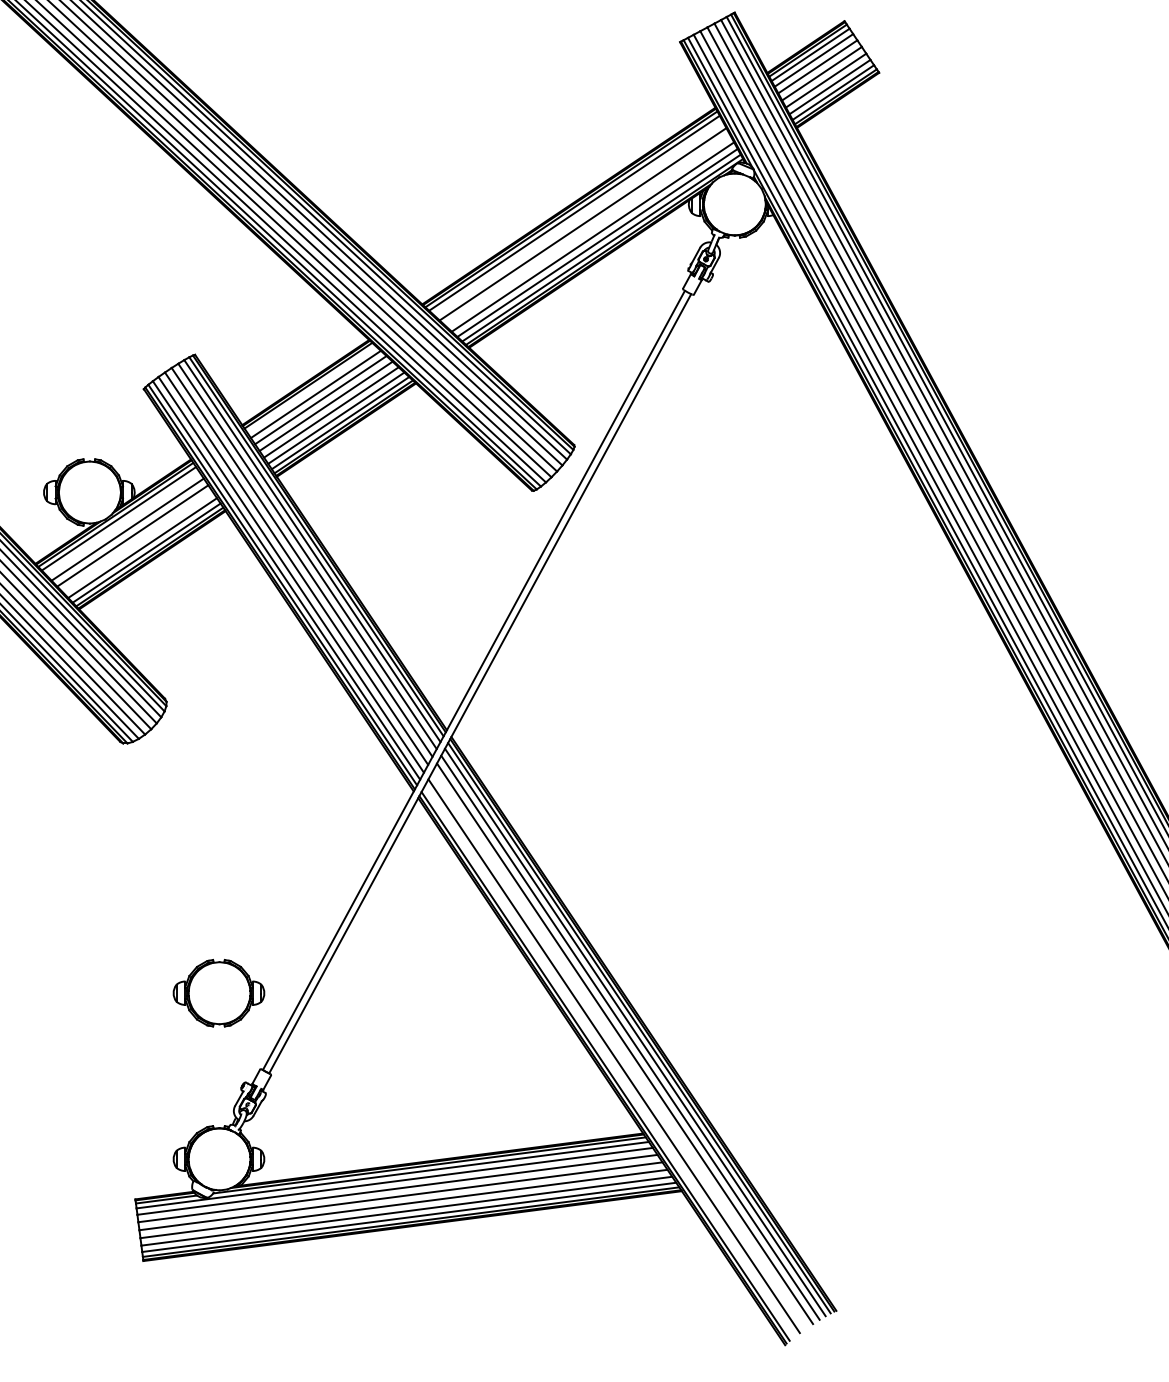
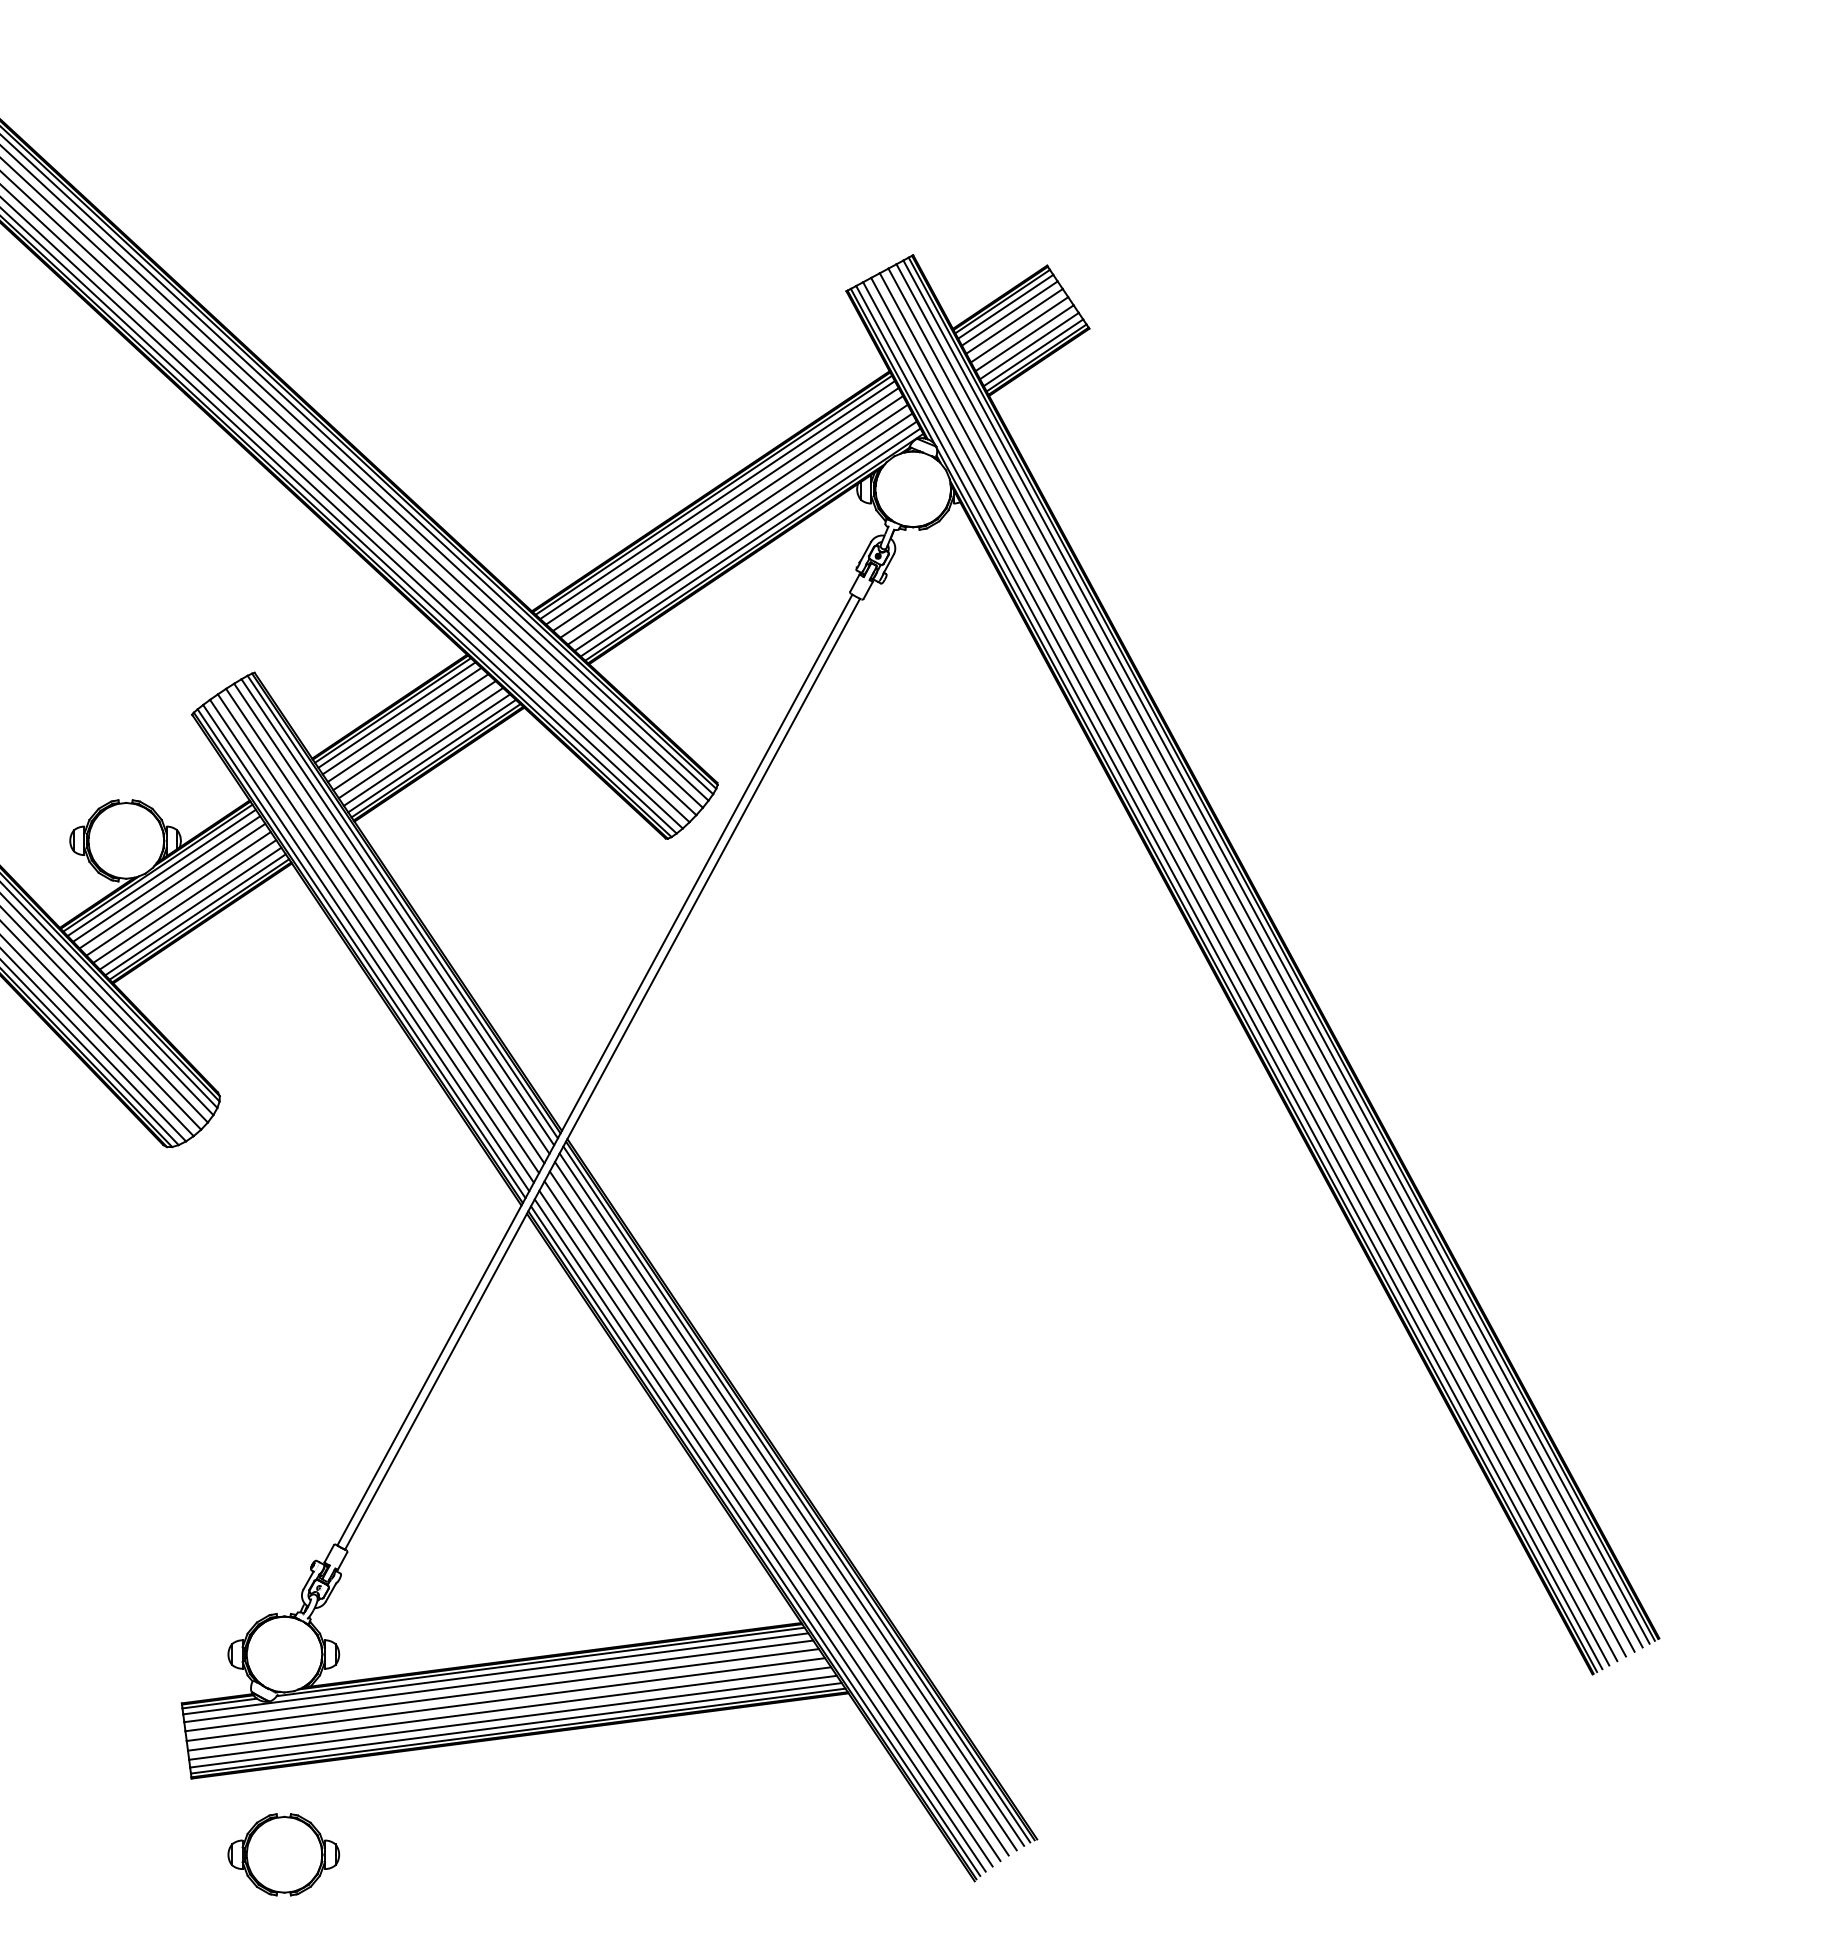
line: (578, 218) -> (722, 506), added
line: (587, 230) -> (733, 520), added
line: (311, 389) -> (396, 714), added
line: (122, 523) -> (166, 878), added
line: (137, 542) -> (184, 901), added
part: (218, 992) -> (283, 1854), moved
line: (619, 1050) -> (772, 1521), added
line: (608, 1061) -> (759, 1535), added

